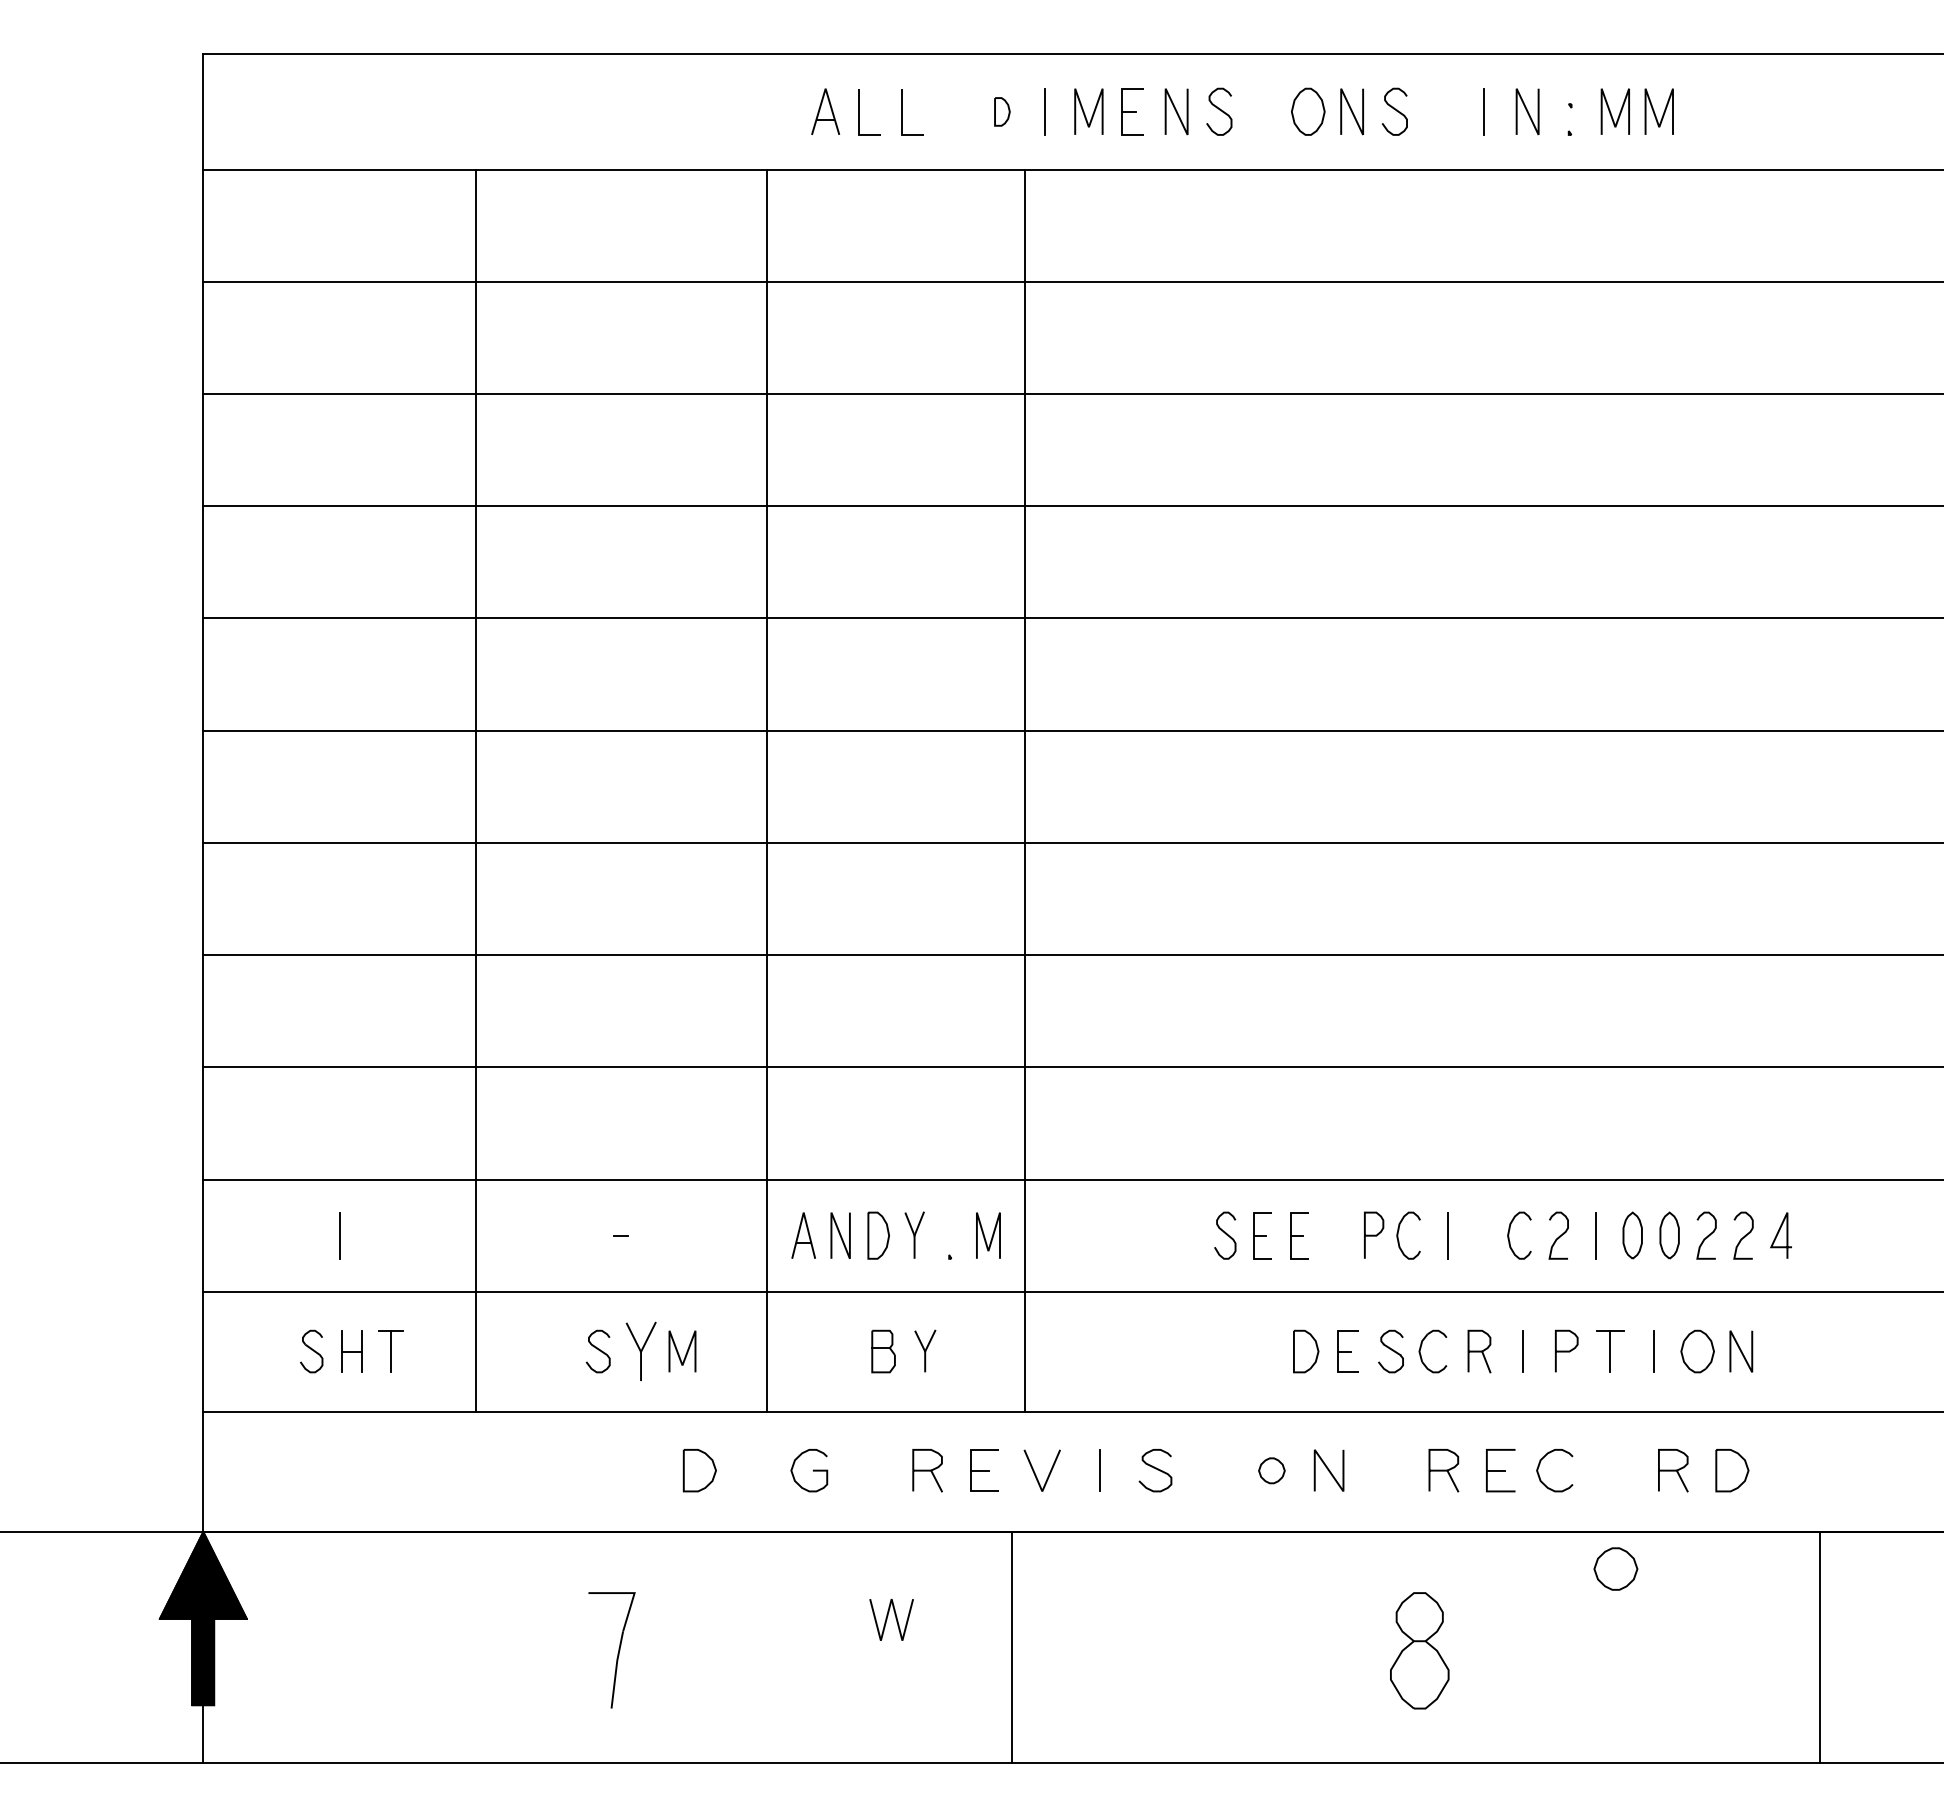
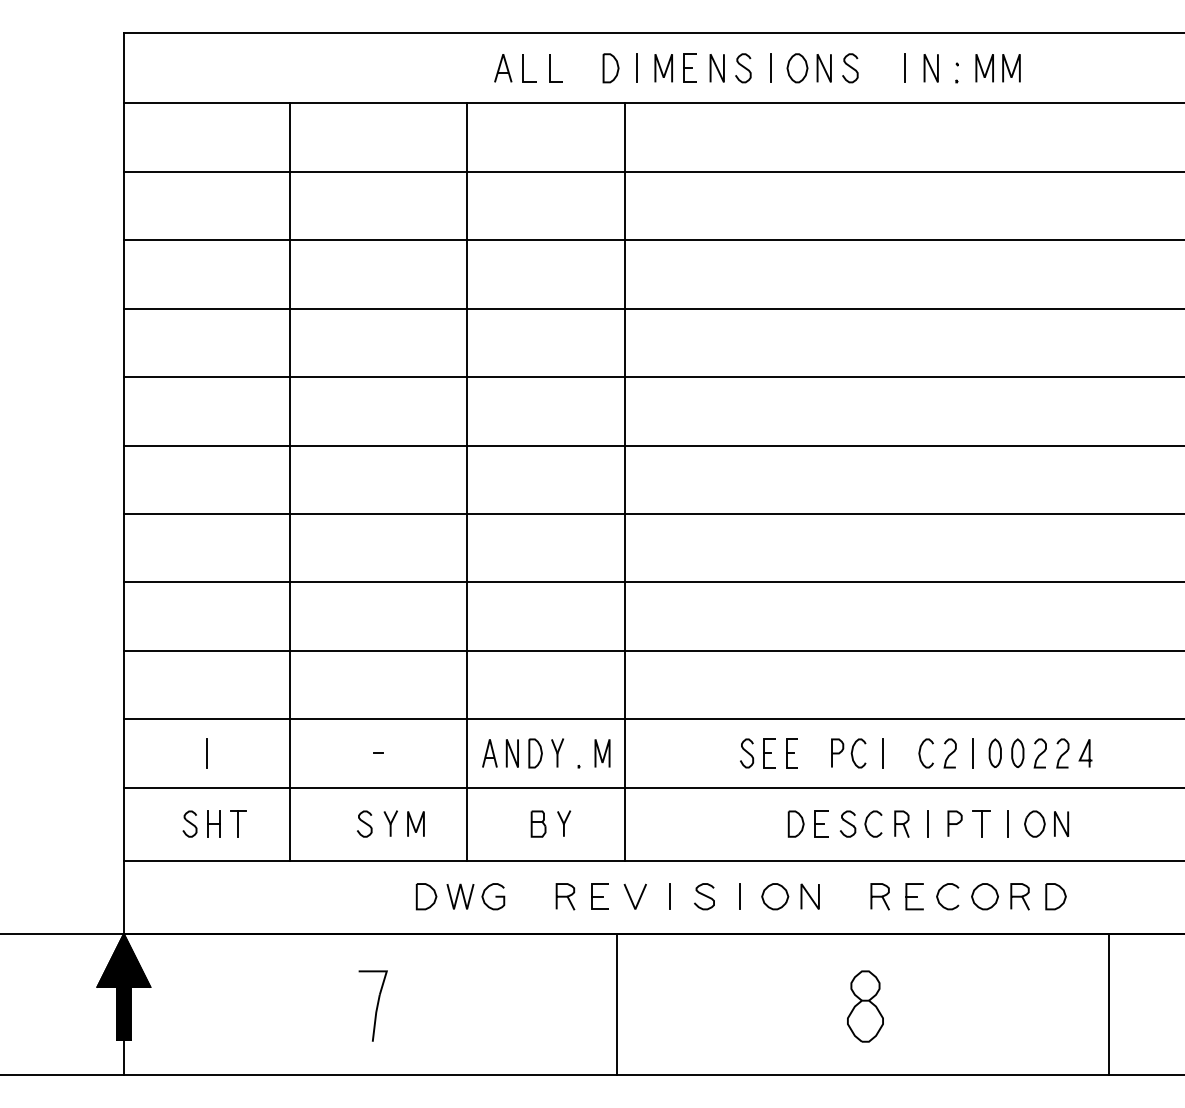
part: (1001, 112) -> (610, 68), size x1.67
line: (1263, 112) -> (770, 68), added
part: (640, 1350) -> (390, 823), size x0.71
line: (1214, 1470) -> (740, 896), added
part: (1272, 1470) -> (775, 896), size x1.67
part: (1614, 1568) -> (984, 896), moved
line: (888, 1619) -> (458, 896), moved

